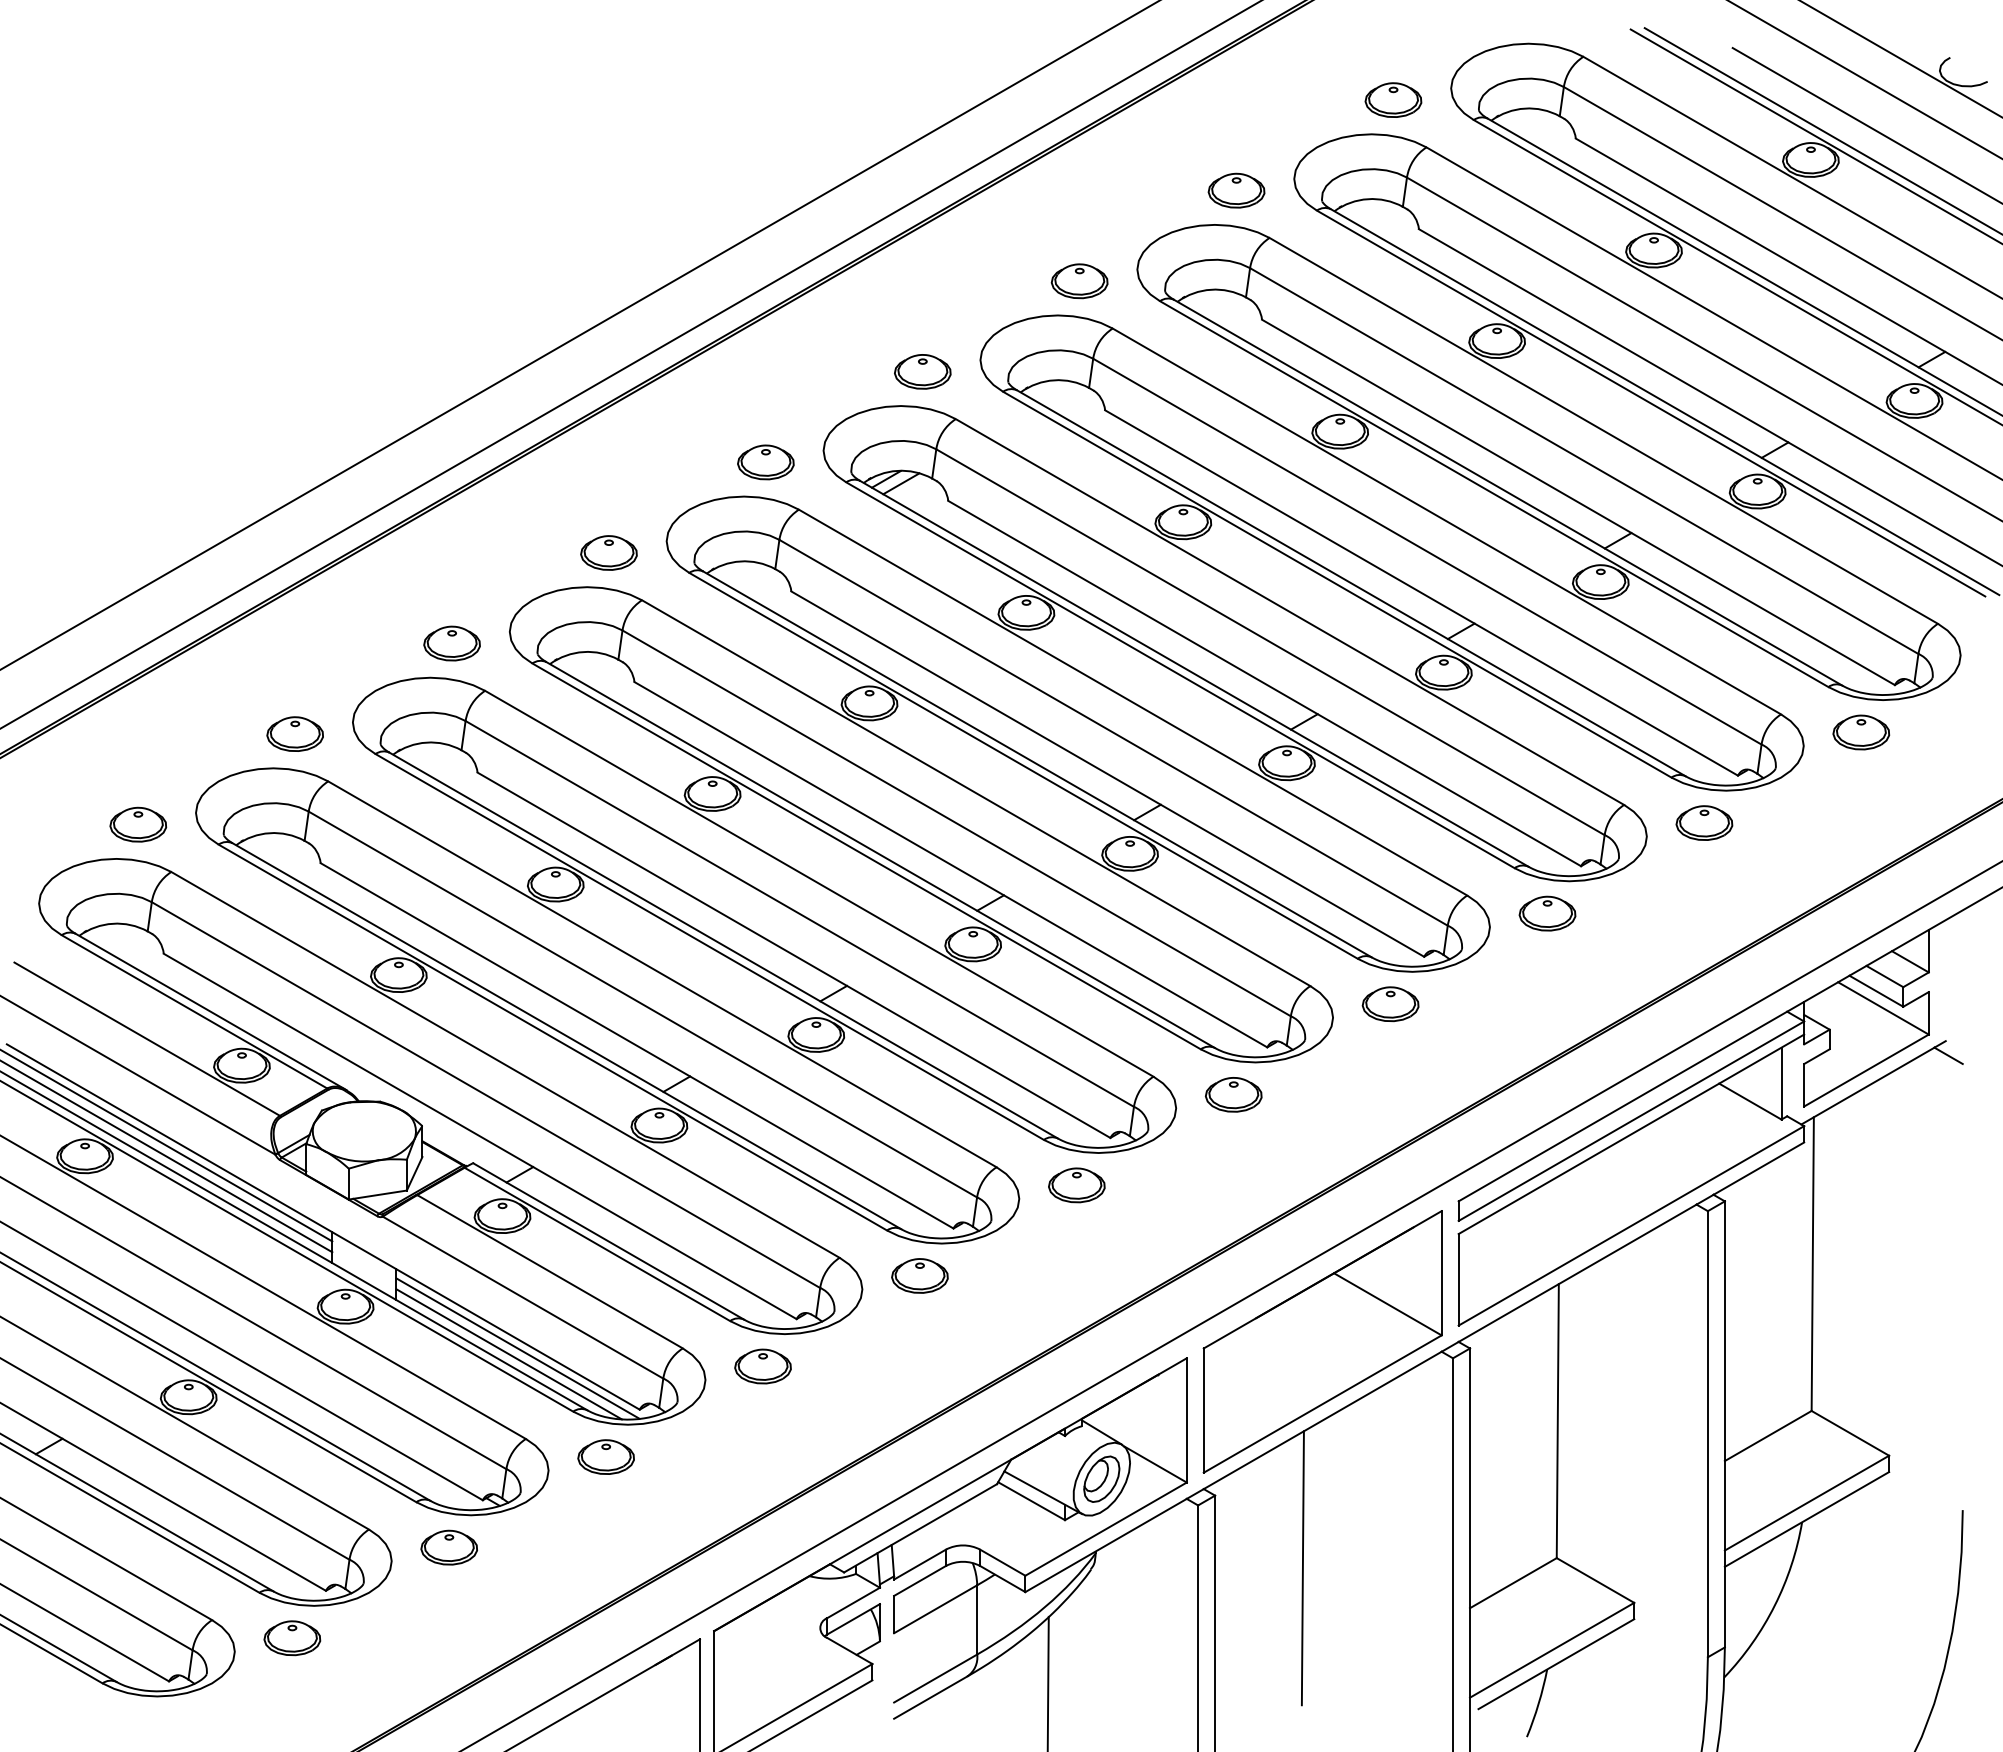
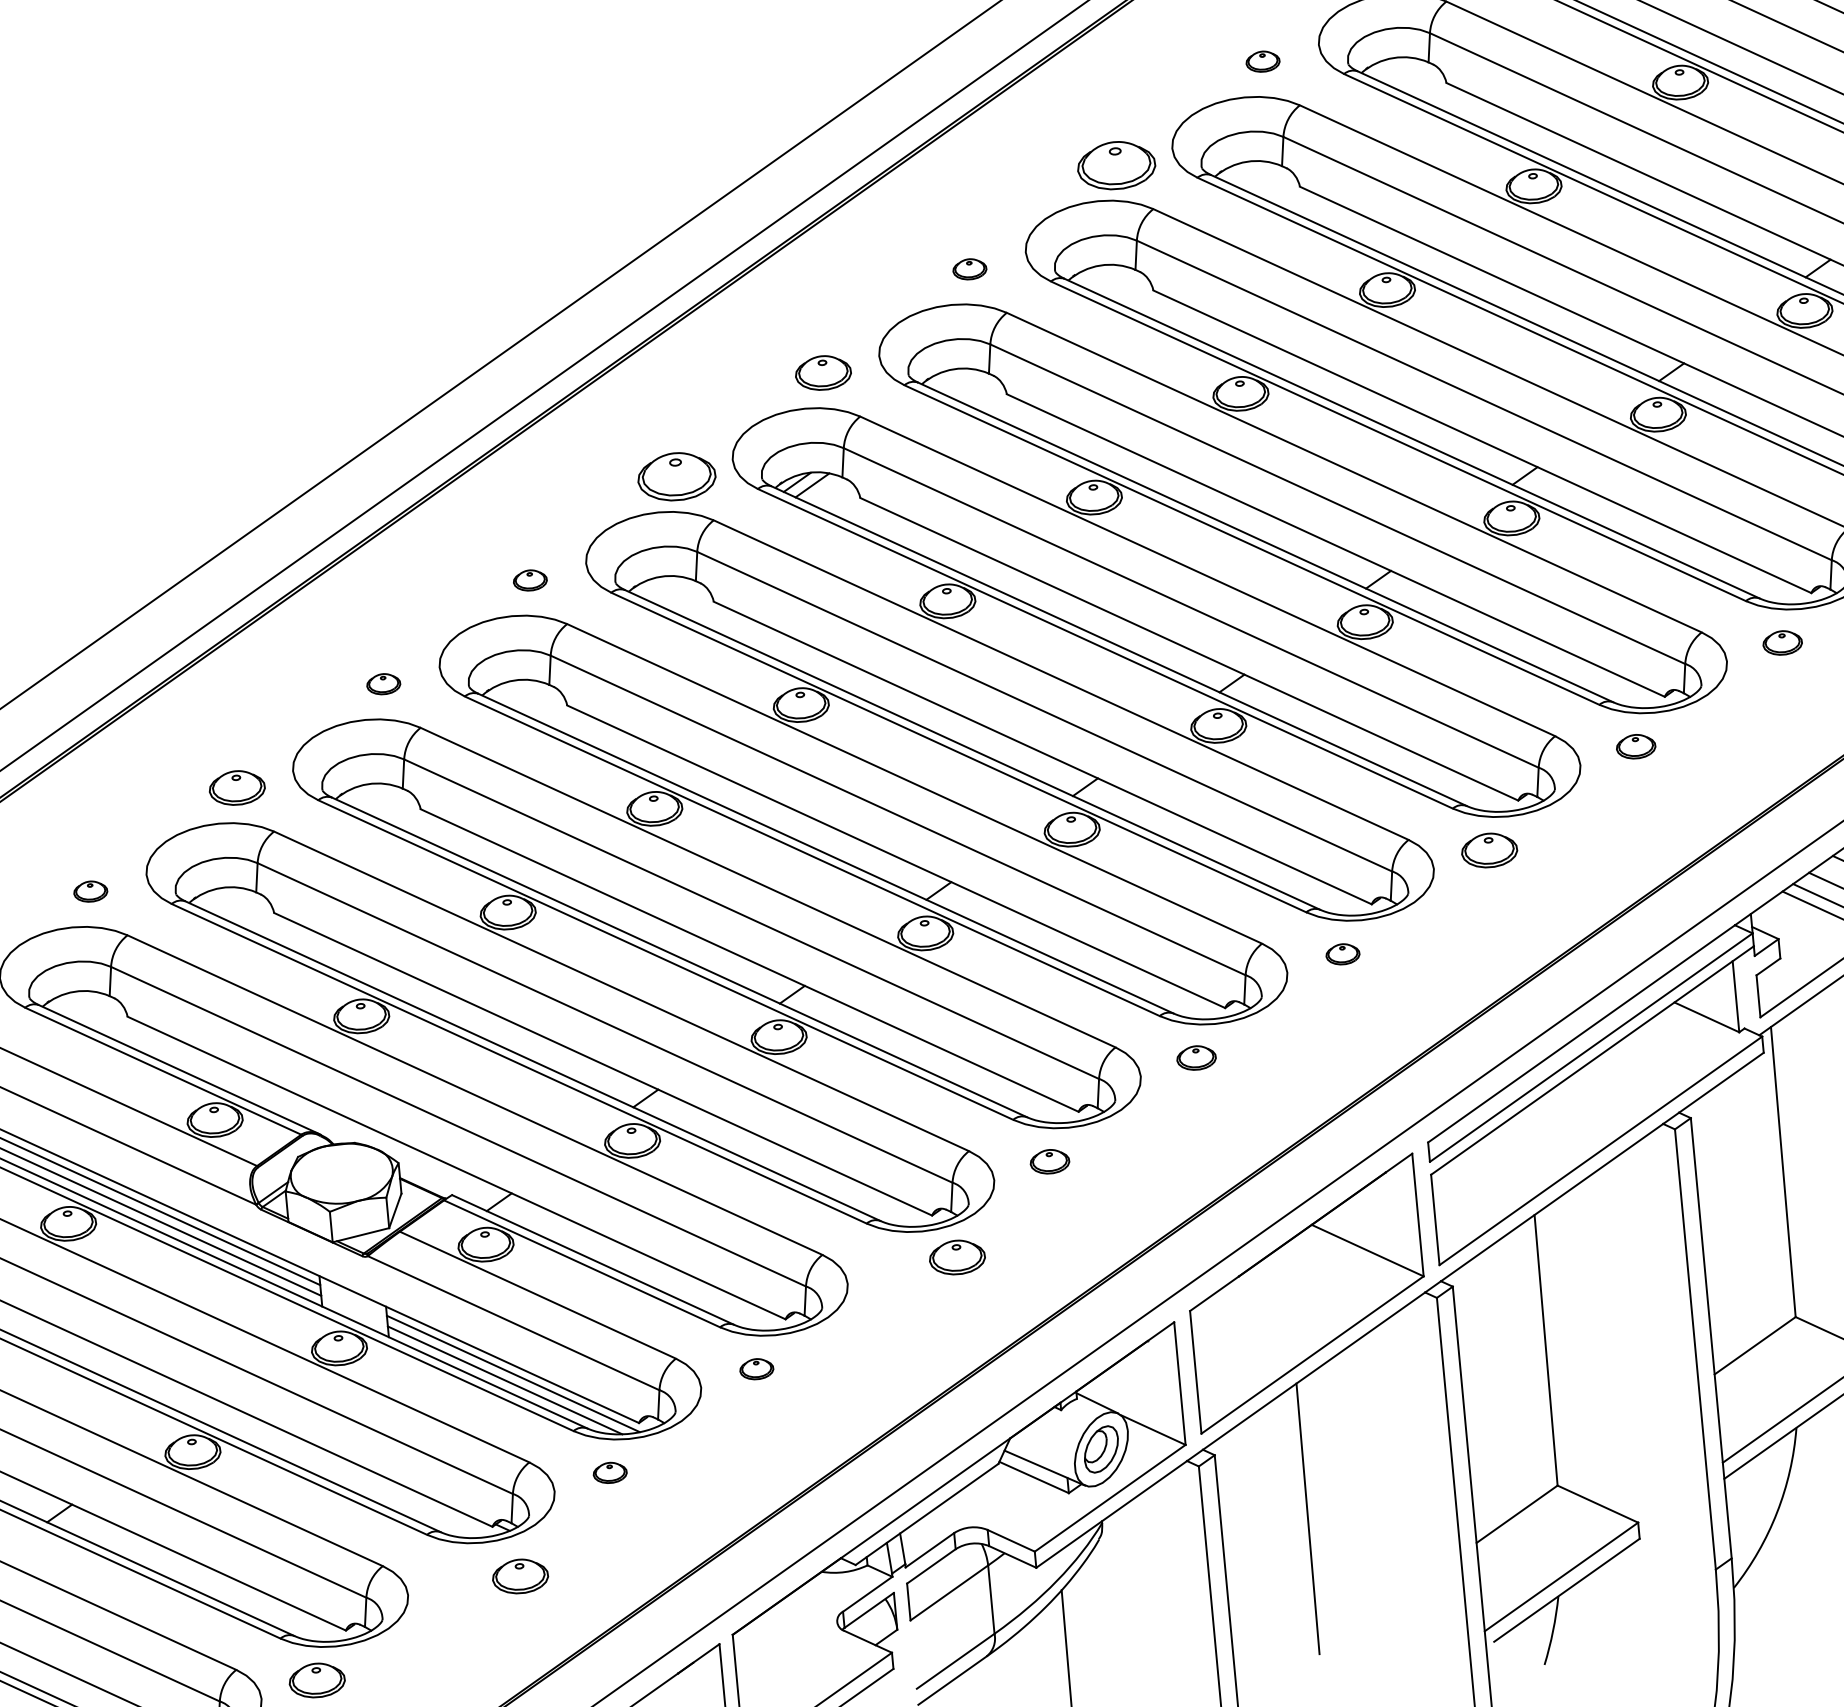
part: (1393, 99) -> (1262, 61), size x0.6
part: (1236, 190) -> (1116, 165), size x1.4
part: (1079, 281) -> (969, 269), size x0.6
part: (765, 462) -> (676, 476), size x1.4
part: (608, 552) -> (529, 580), size x0.6
part: (451, 643) -> (383, 684), size x0.6
part: (1861, 732) -> (1782, 642), size x0.7
part: (1704, 822) -> (1636, 746), size x0.7
part: (138, 824) -> (90, 891), size x0.6
part: (1390, 1004) -> (1342, 954), size x0.6
part: (1233, 1094) -> (1196, 1057), size x0.7
part: (1076, 1185) -> (1049, 1161), size x0.7
part: (919, 1275) -> (956, 1257), moved
part: (762, 1366) -> (756, 1369), size x0.6
part: (605, 1456) -> (609, 1472), size x0.6
part: (448, 1547) -> (519, 1576), moved

